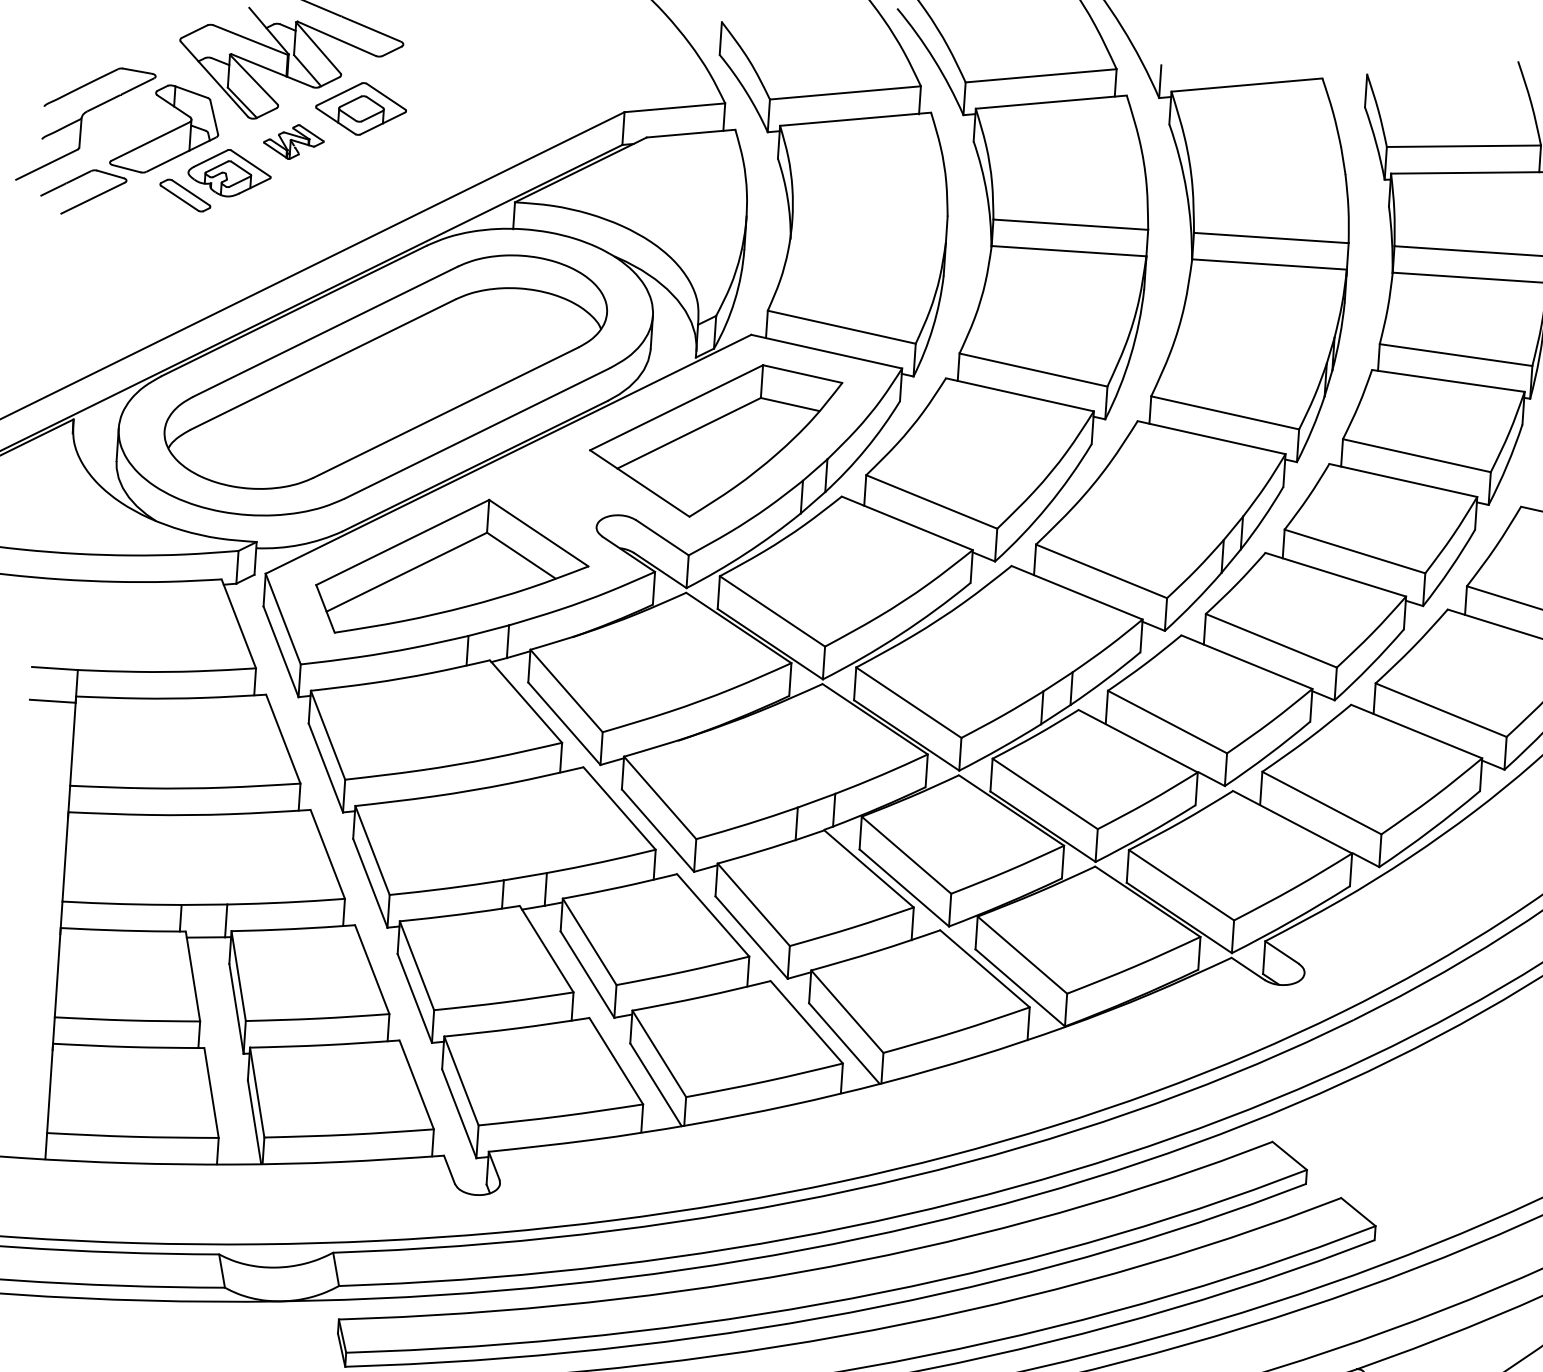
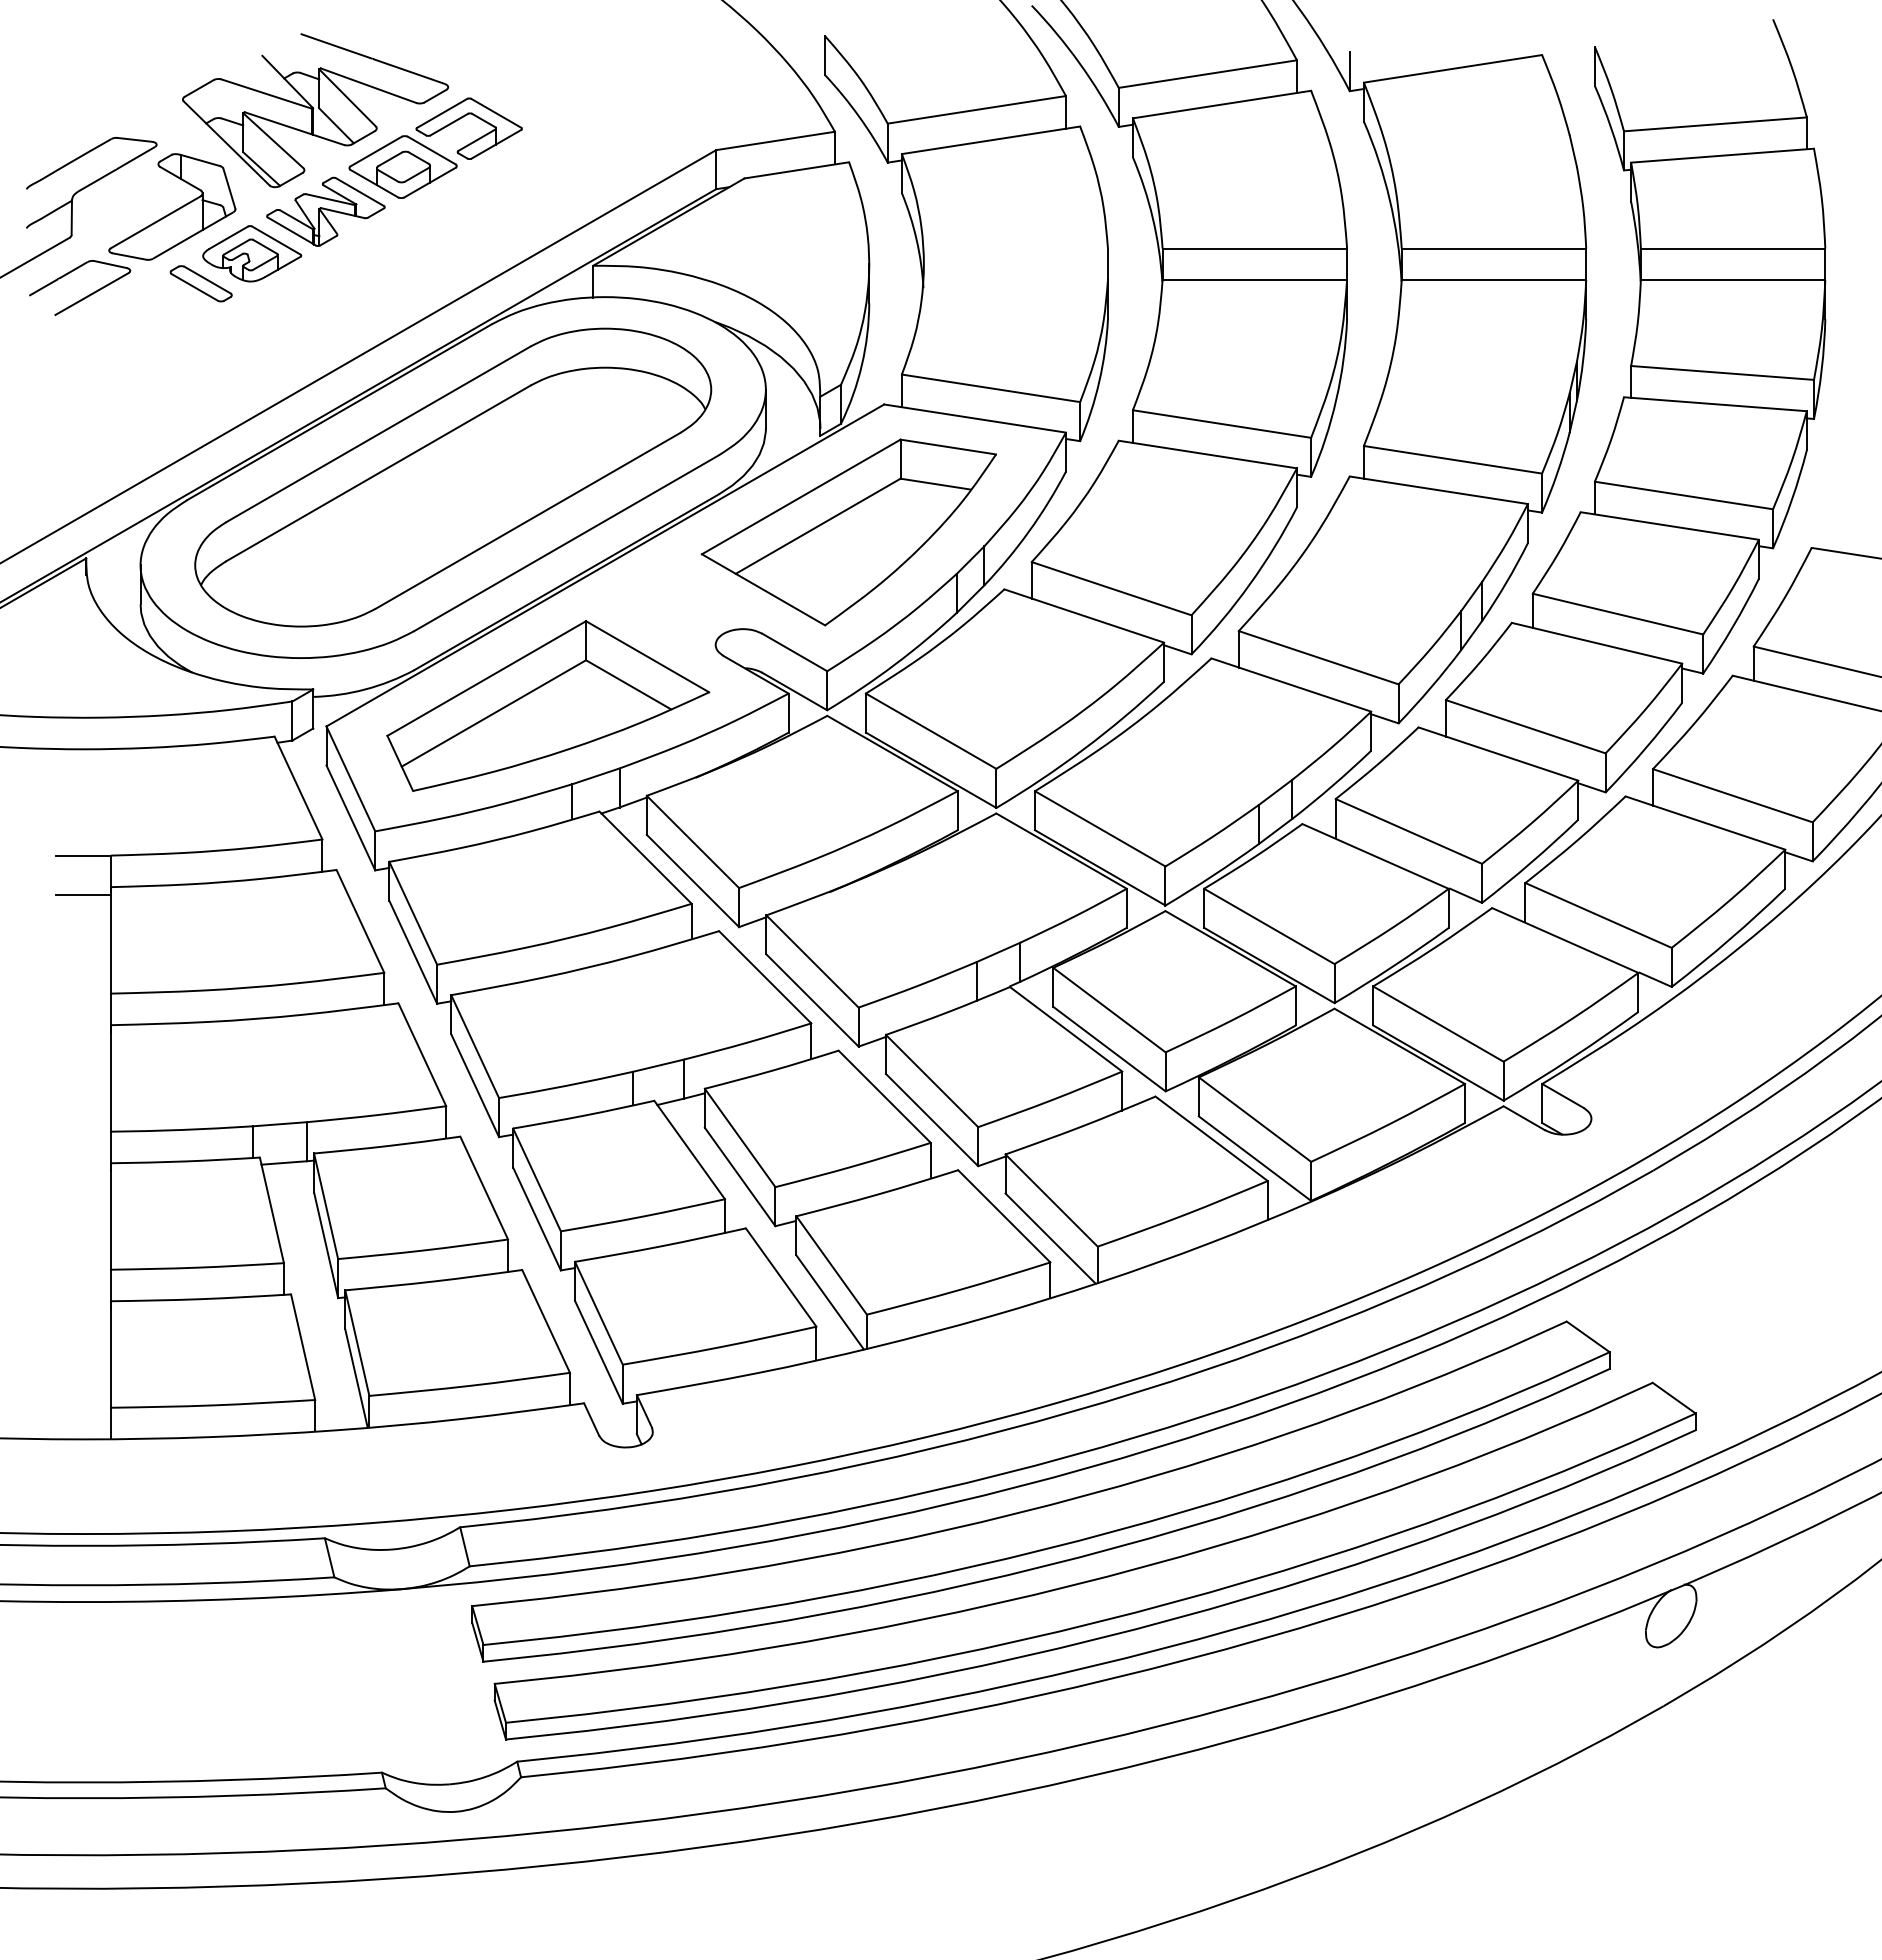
part: (413, 71) -> (462, 118), added
part: (293, 141) -> (325, 211), size x1.67

